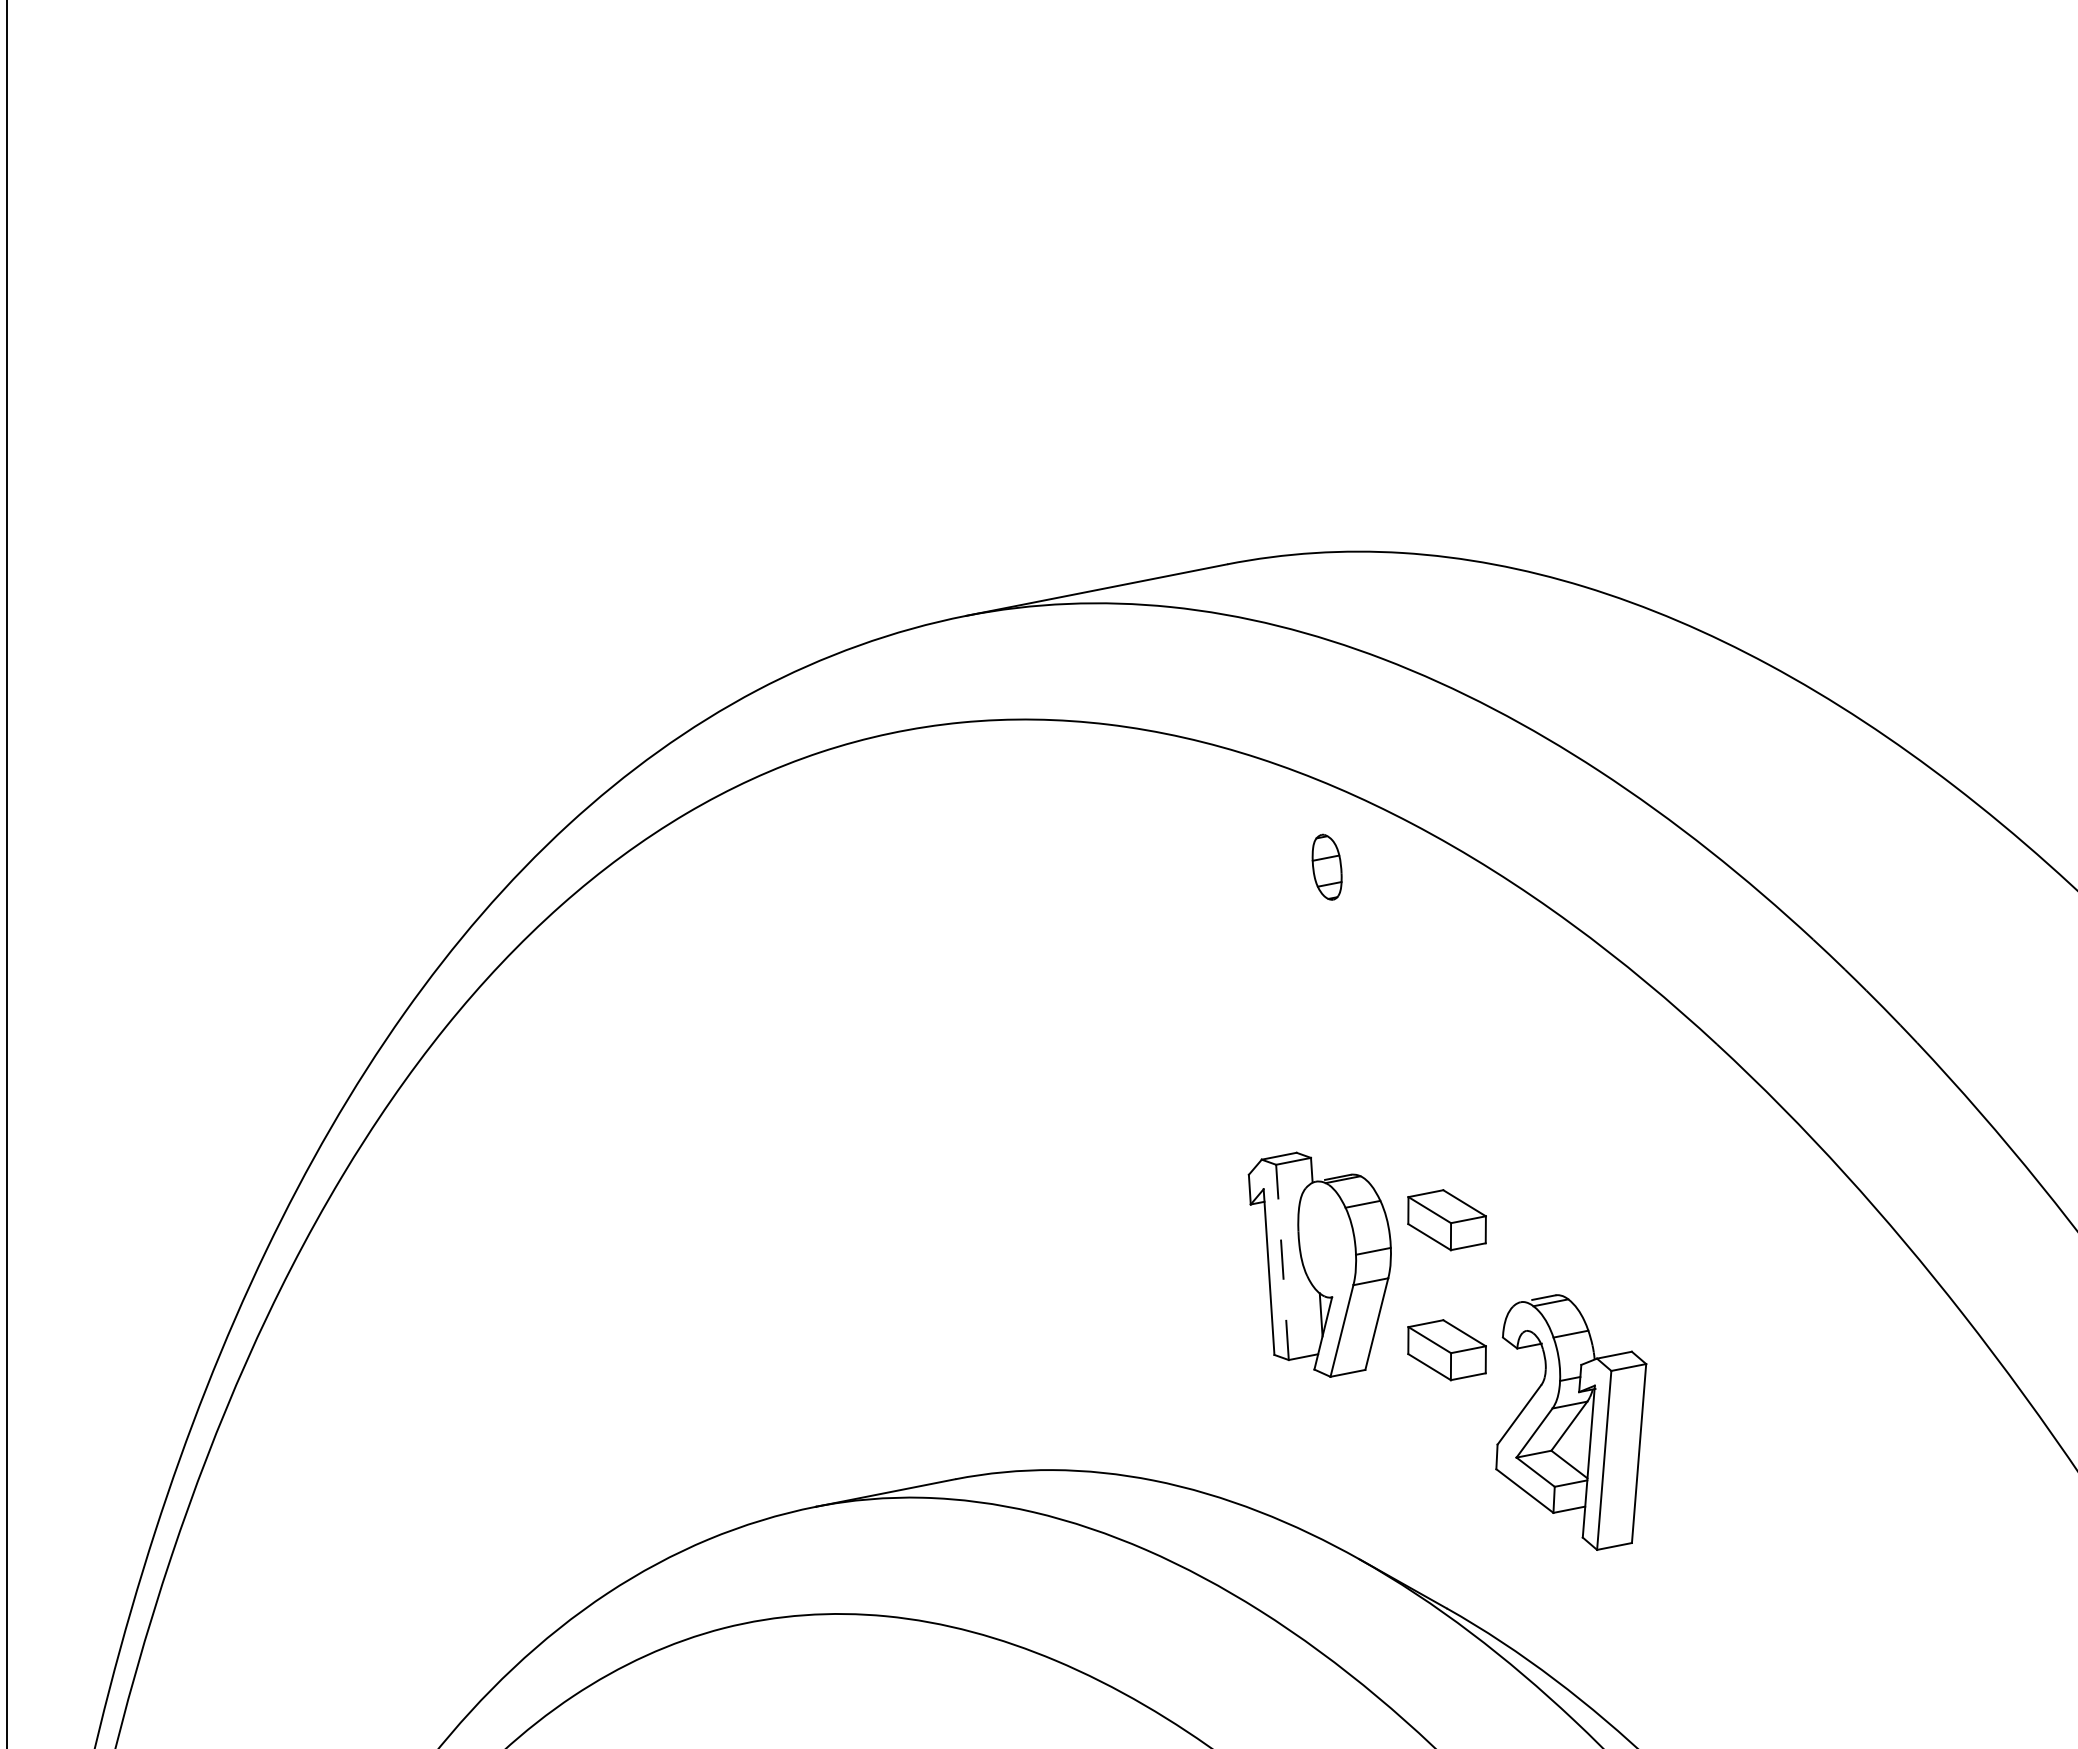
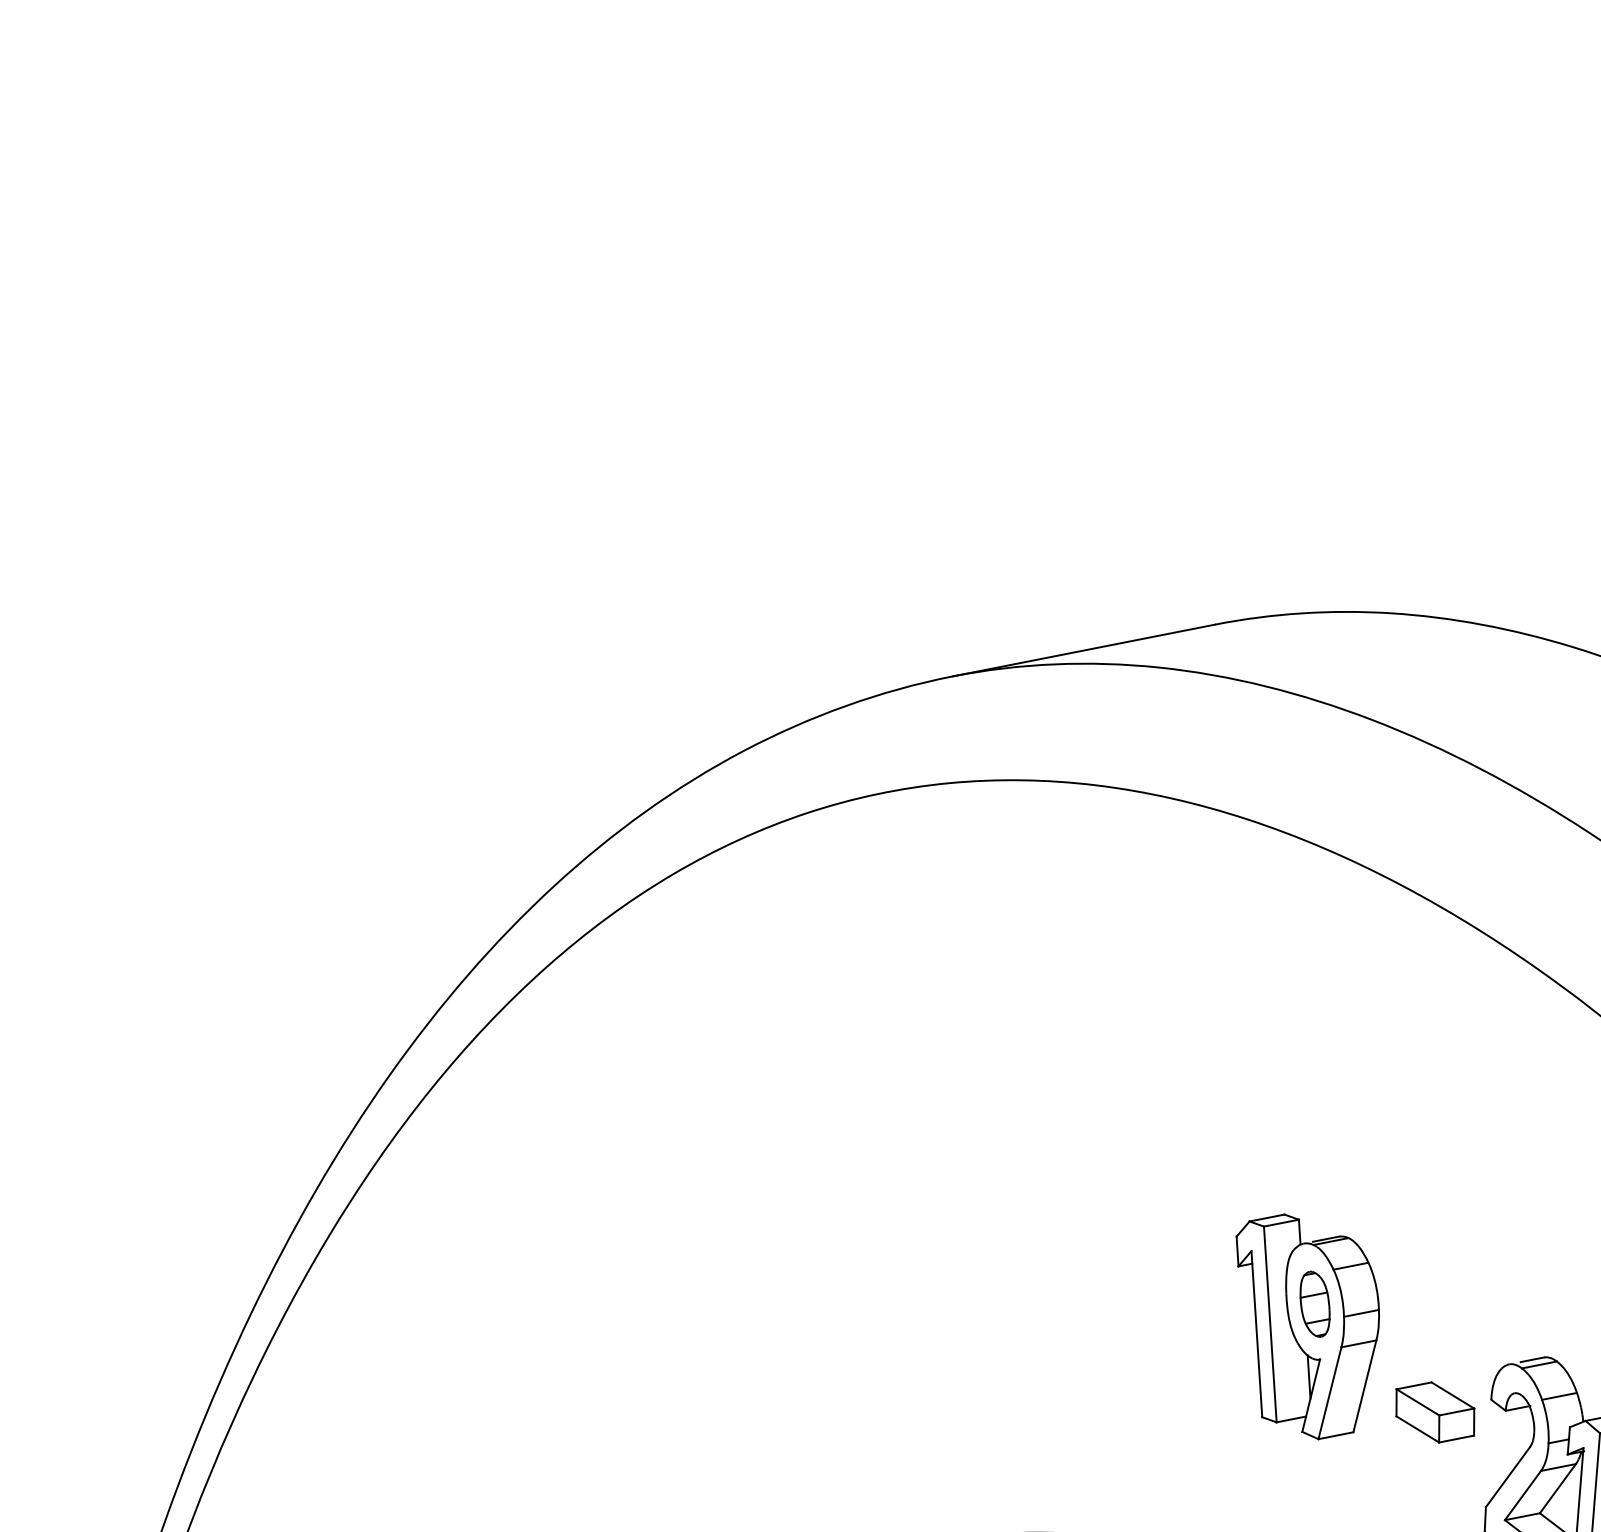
part: (1326, 866) -> (1314, 1303), moved
part: (1446, 1220) -> (1434, 1282), removed
line: (1282, 1262) -> (1270, 1324), dashed -> solid

